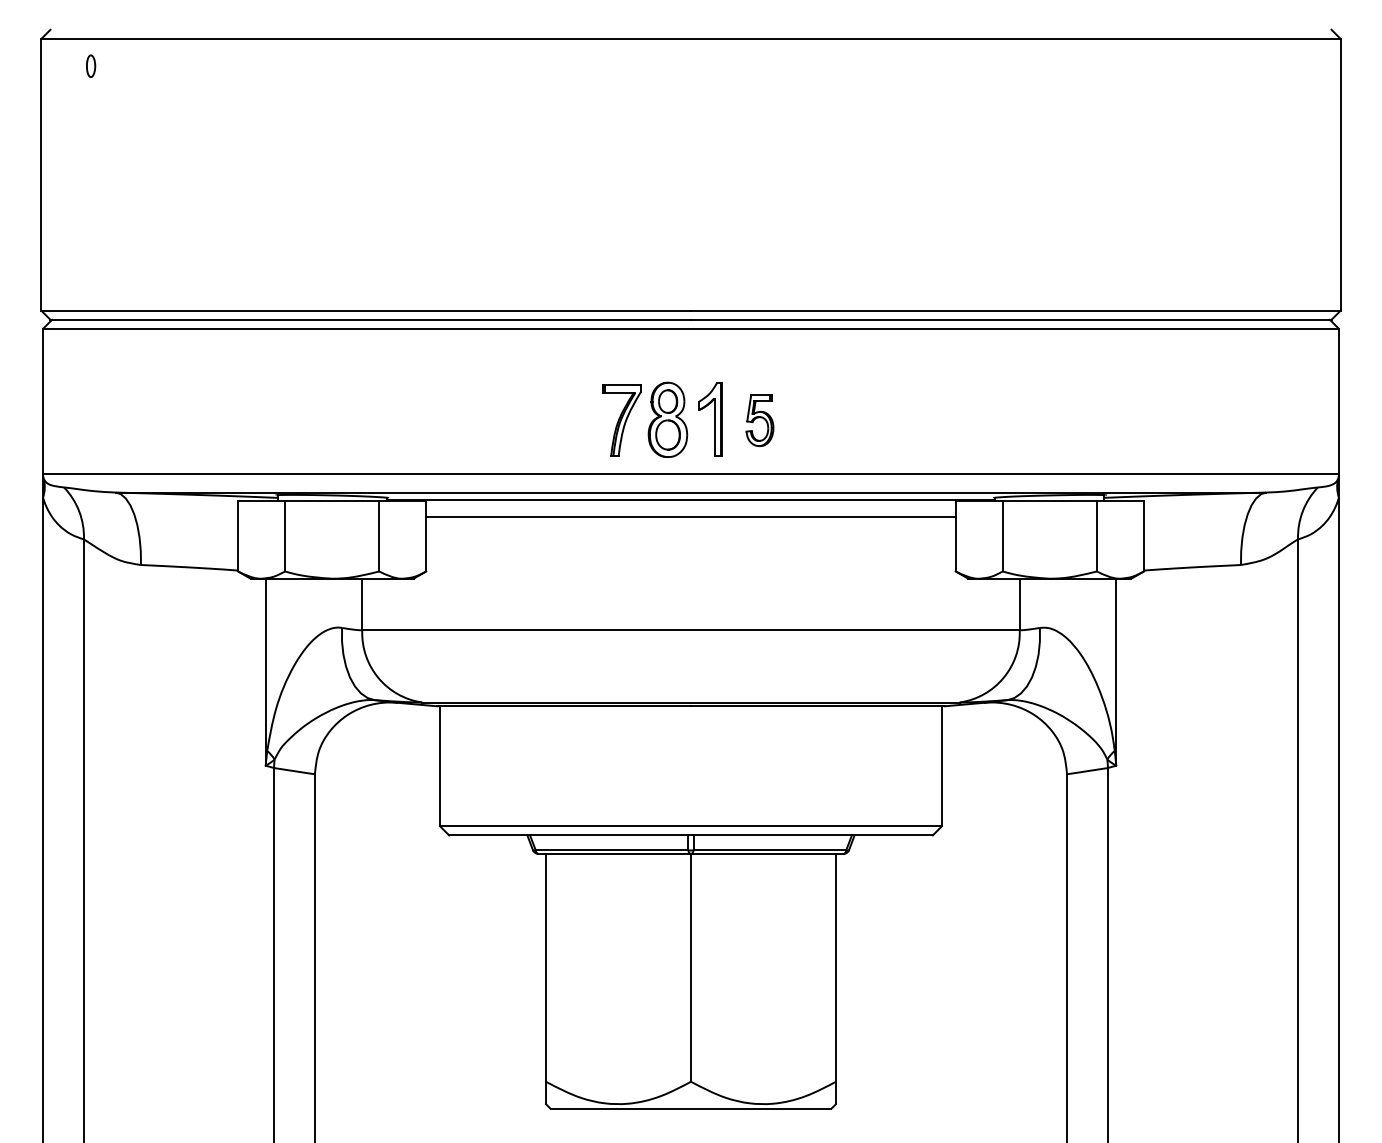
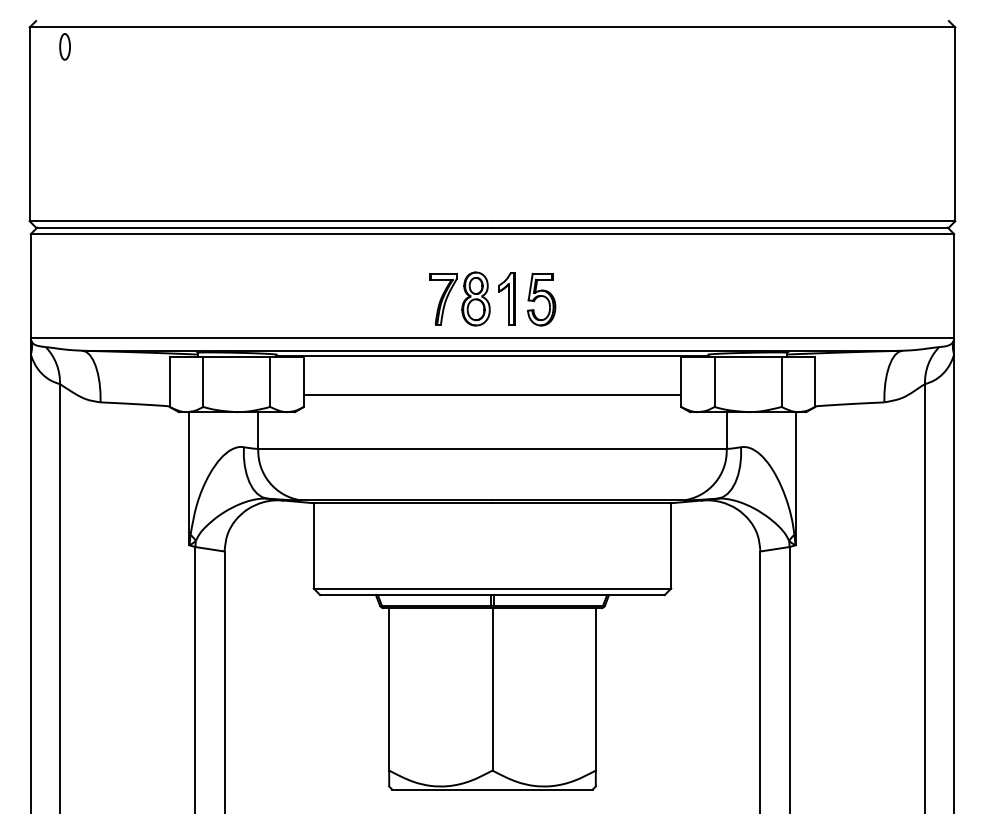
part: (90, 66) -> (64, 47), size x1.67
part: (759, 420) -> (541, 299), size x1.43
line: (690, 517) -> (492, 394), moved

